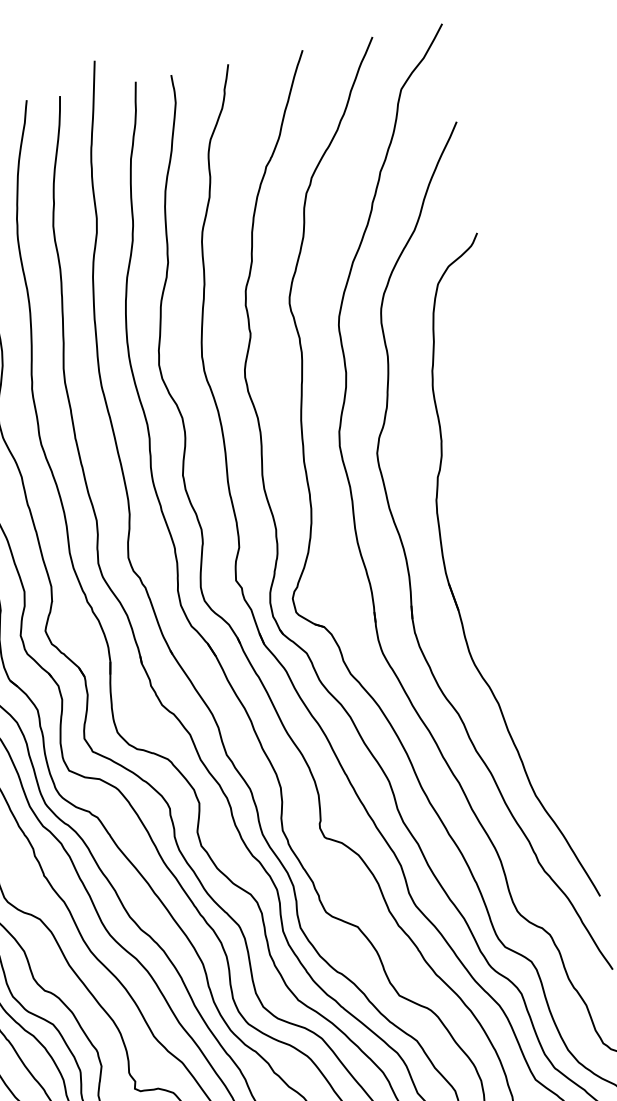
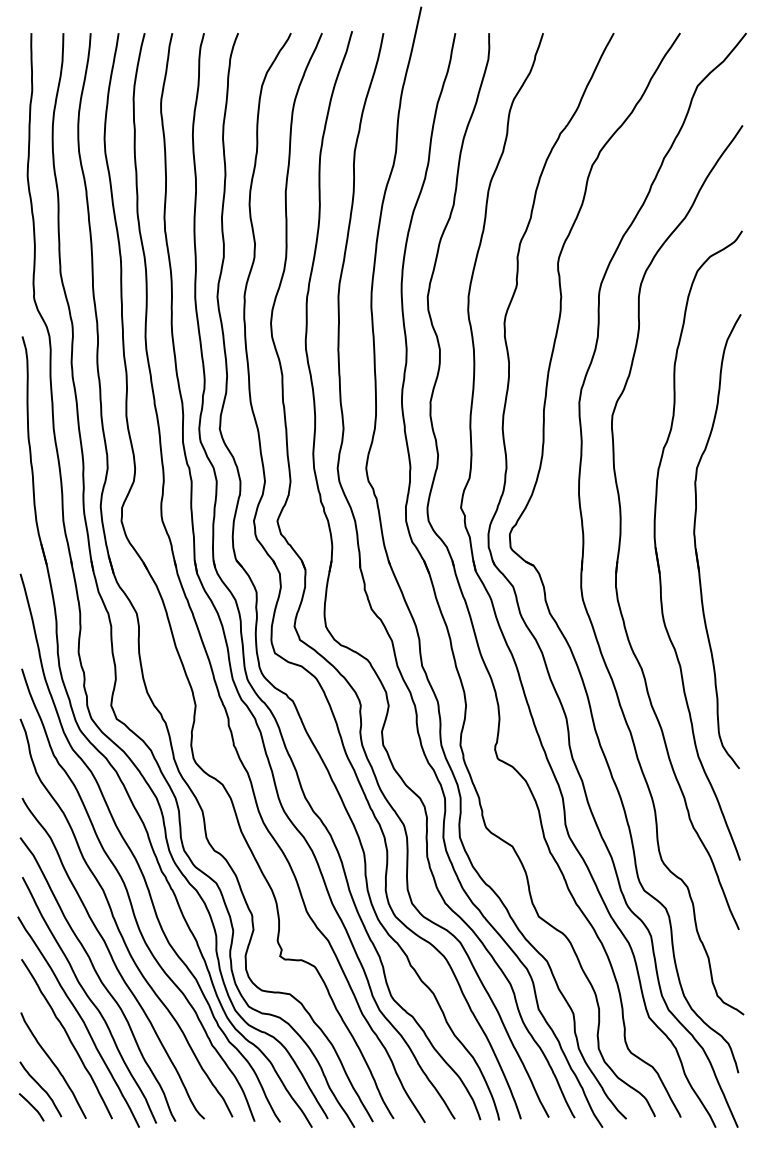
part: (491, 572) -> (696, 544), added

